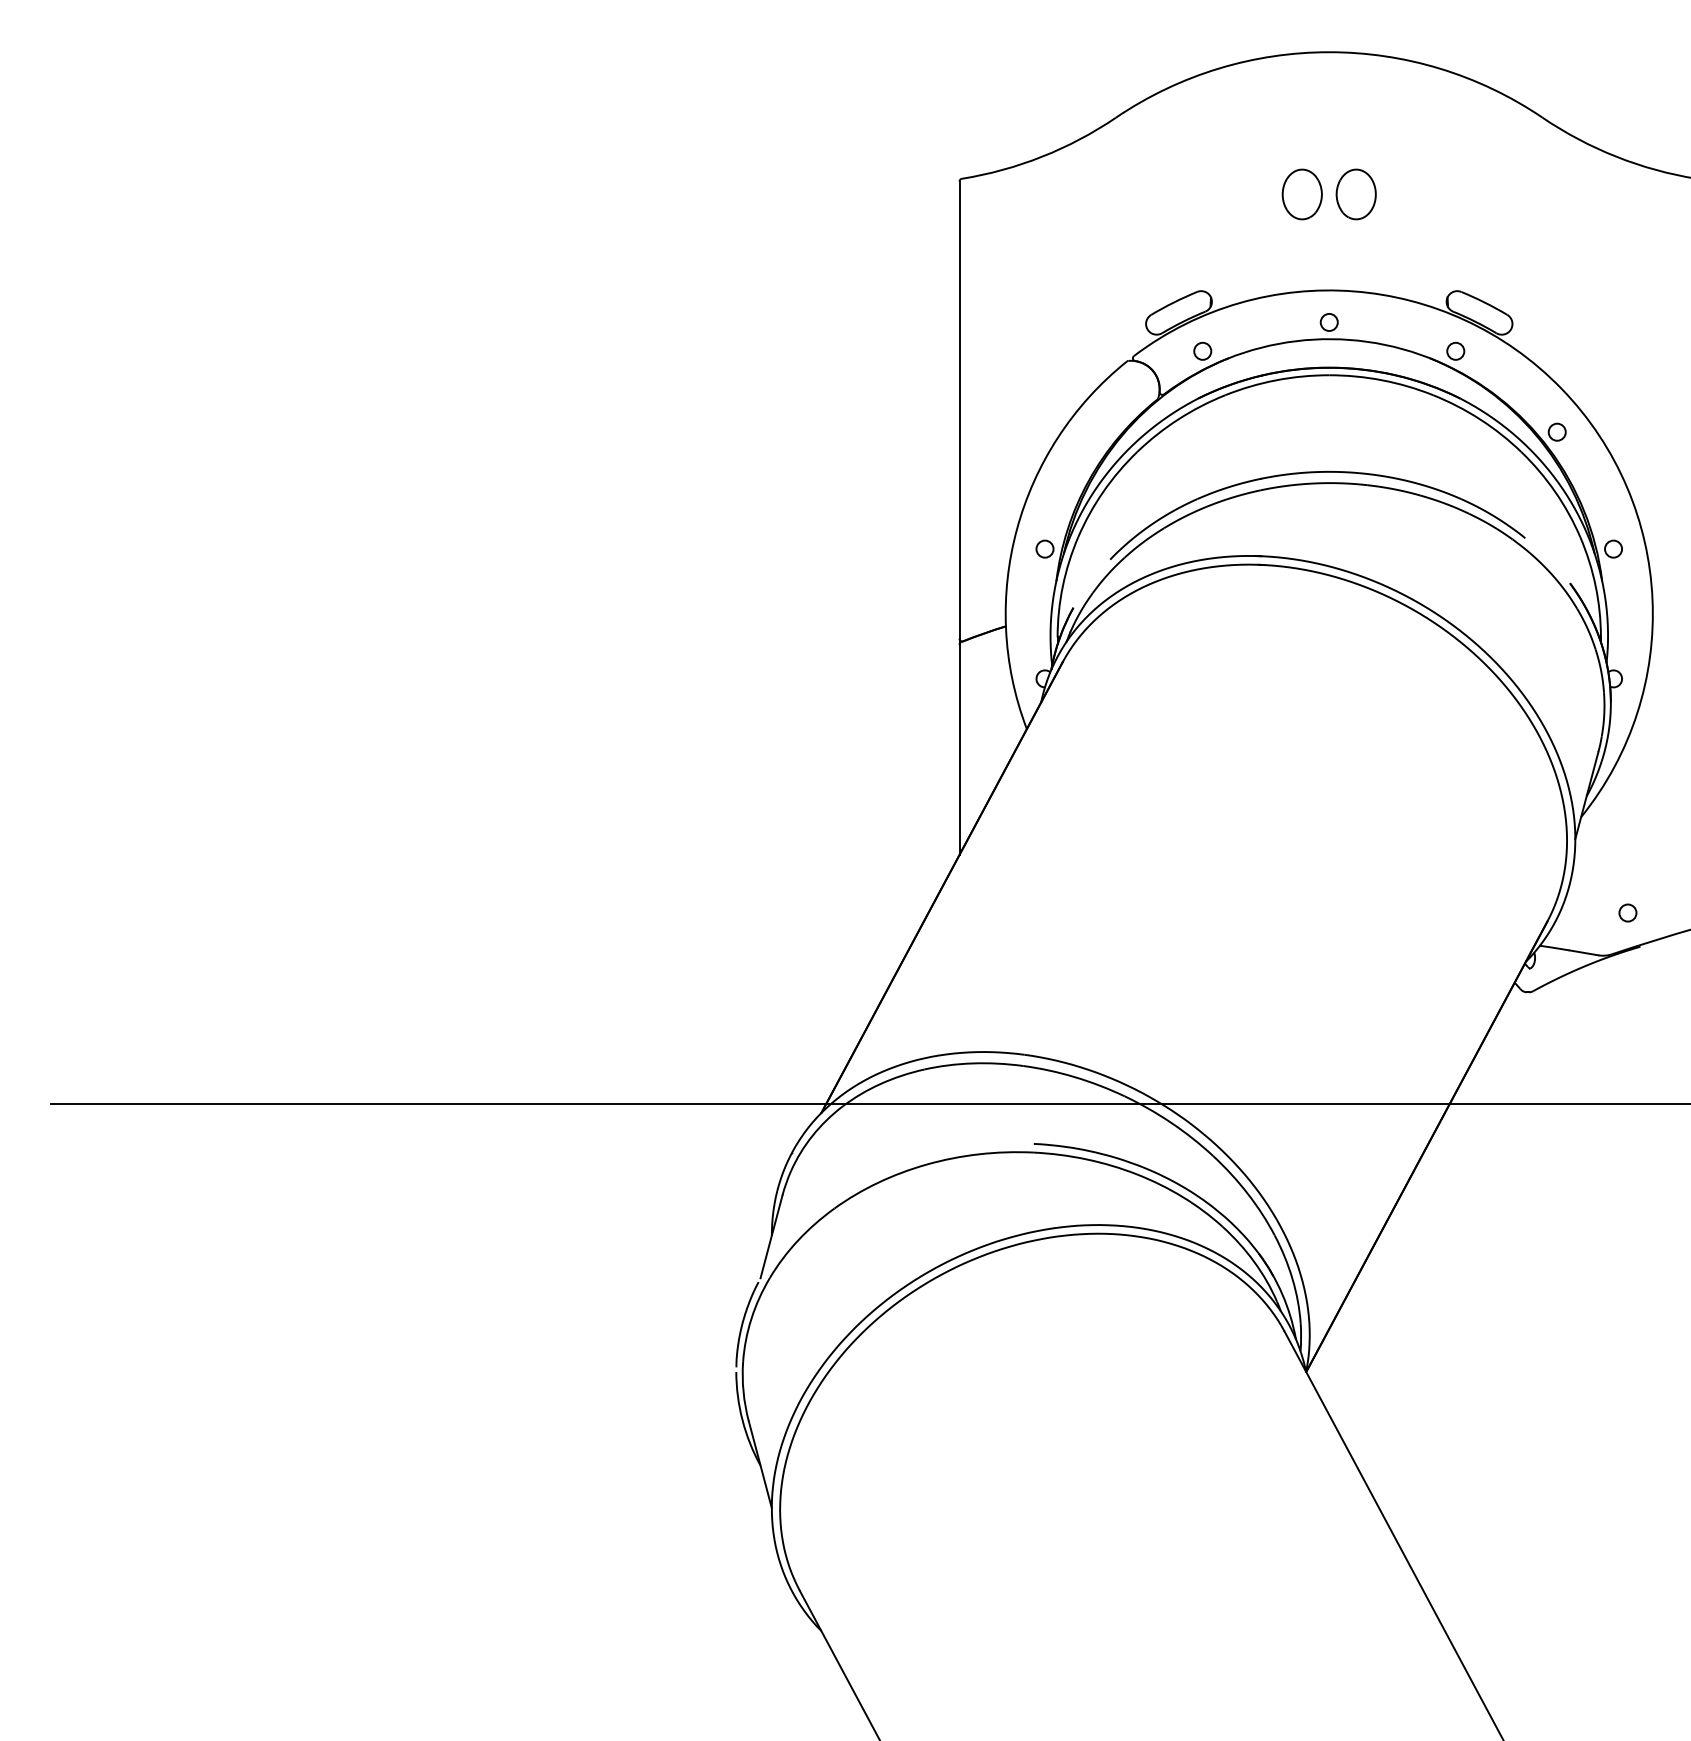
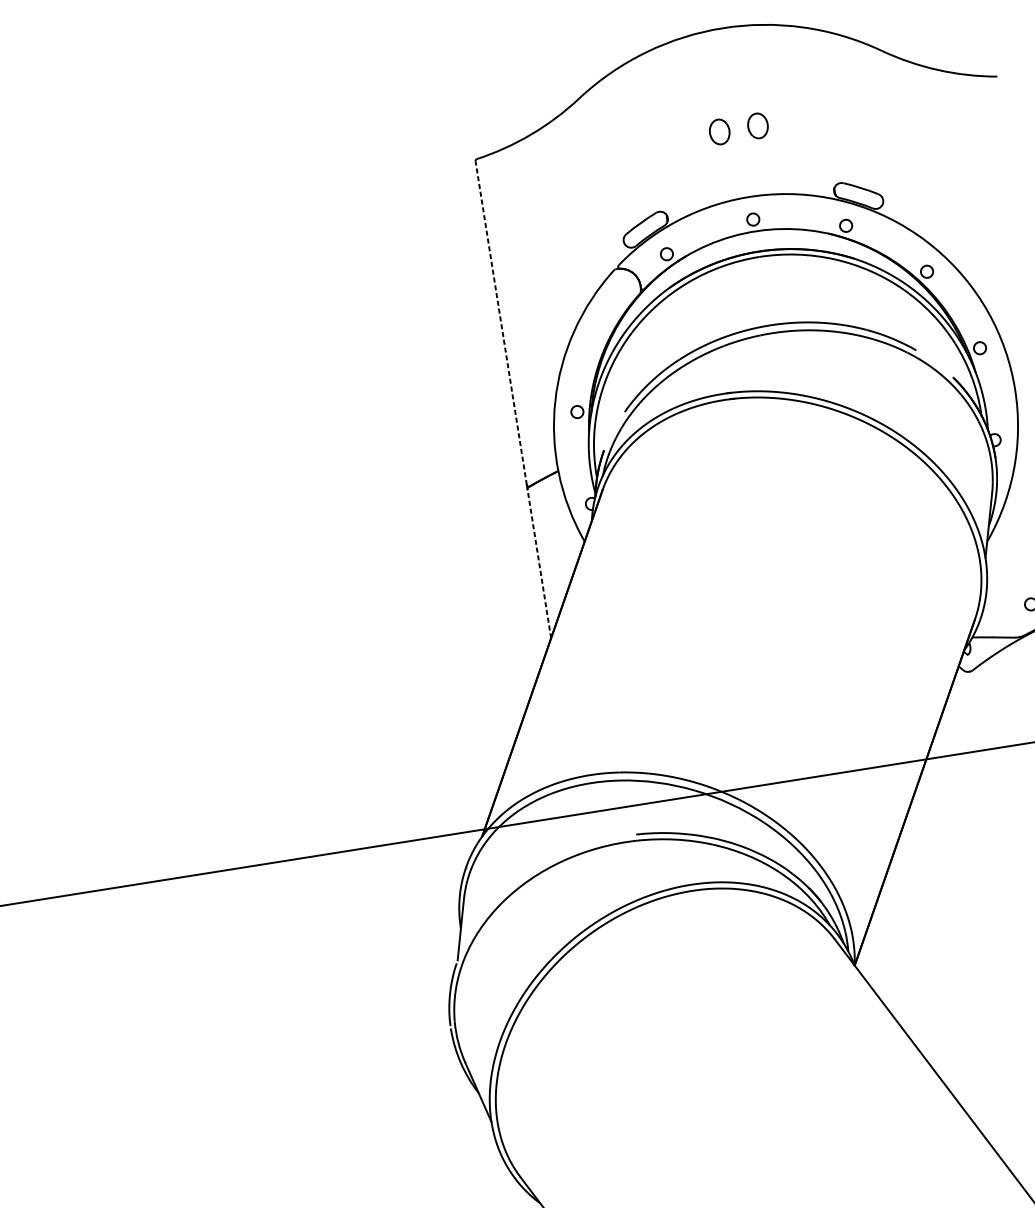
part: (1301, 194) -> (719, 132), size x0.7
part: (1355, 194) -> (757, 126), size x0.7
line: (959, 410) -> (501, 323), solid -> dashed
line: (959, 749) -> (539, 563), solid -> dashed

